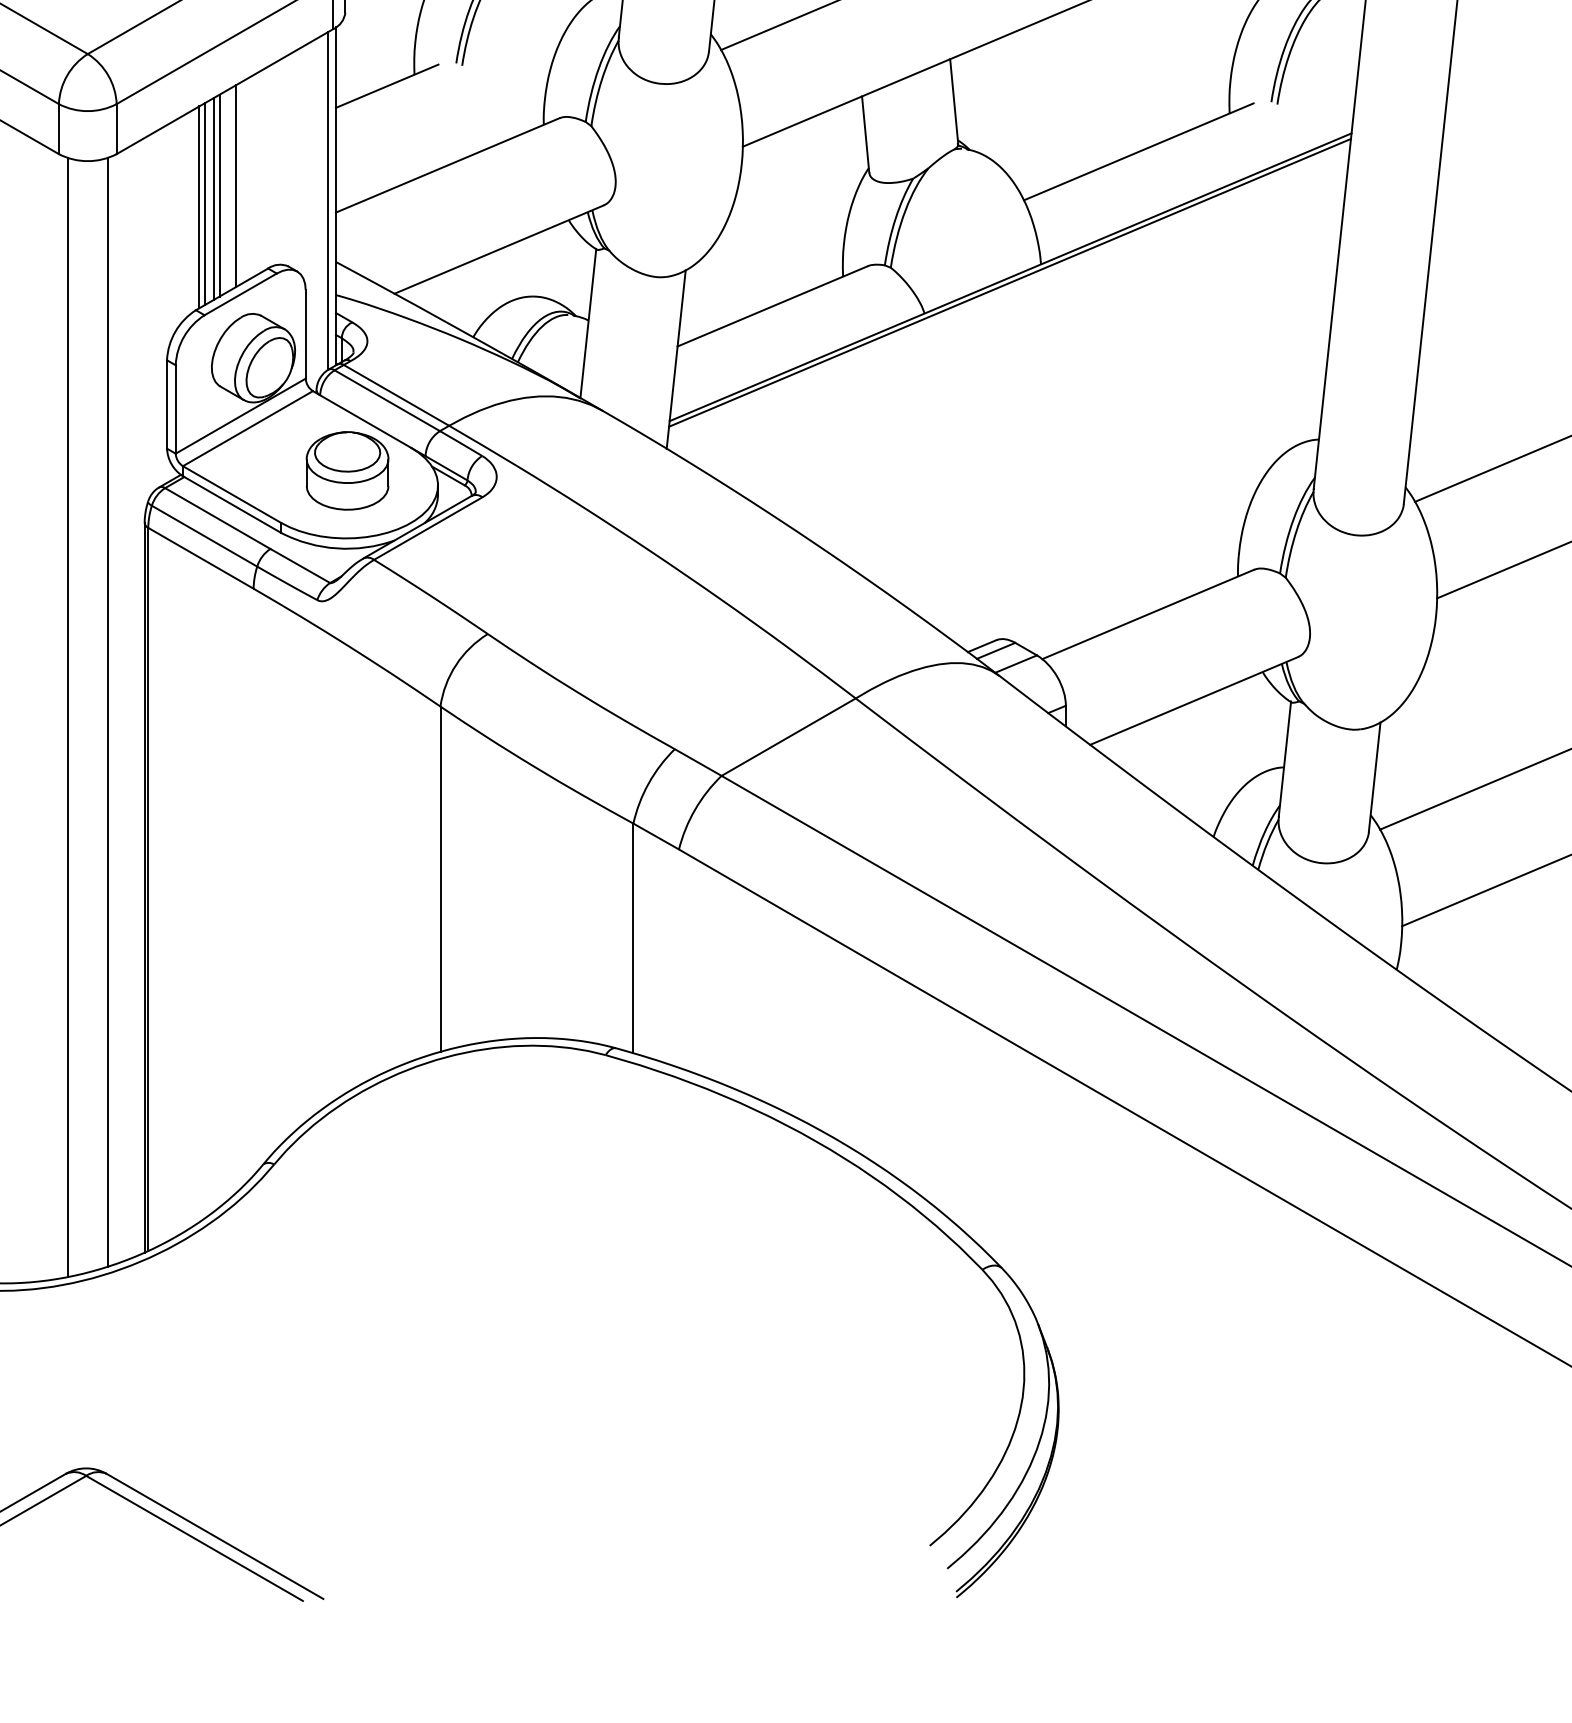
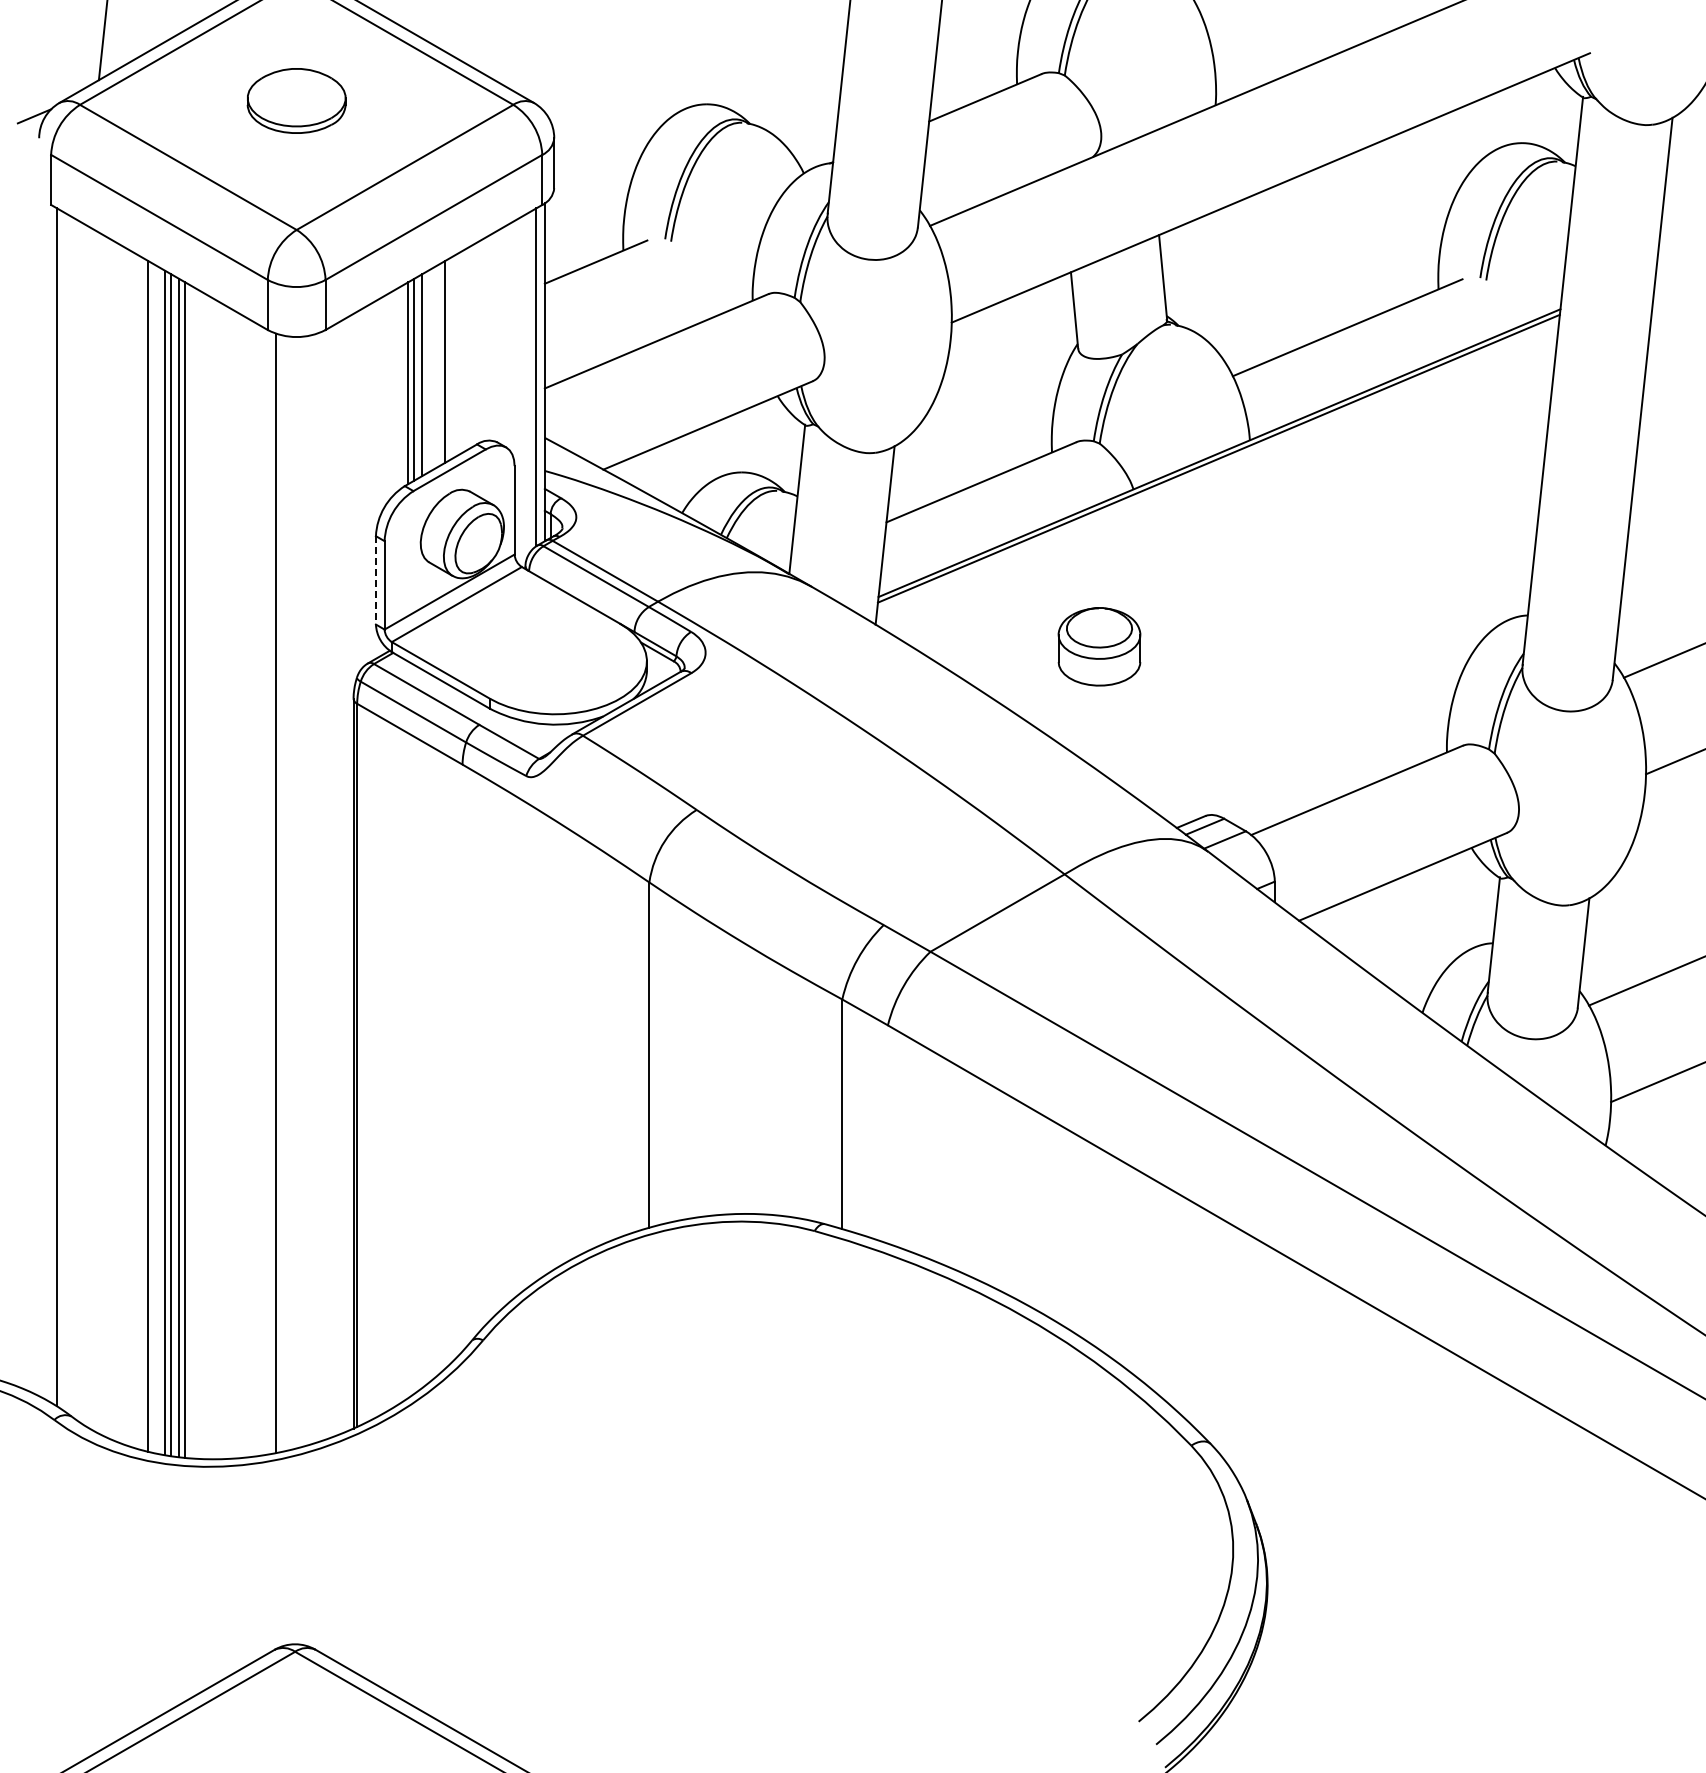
line: (219, 195) -> (428, 371), removed
line: (166, 404) -> (375, 580), solid -> dashed
part: (347, 470) -> (1099, 646), moved
line: (107, 711) -> (316, 887), removed

